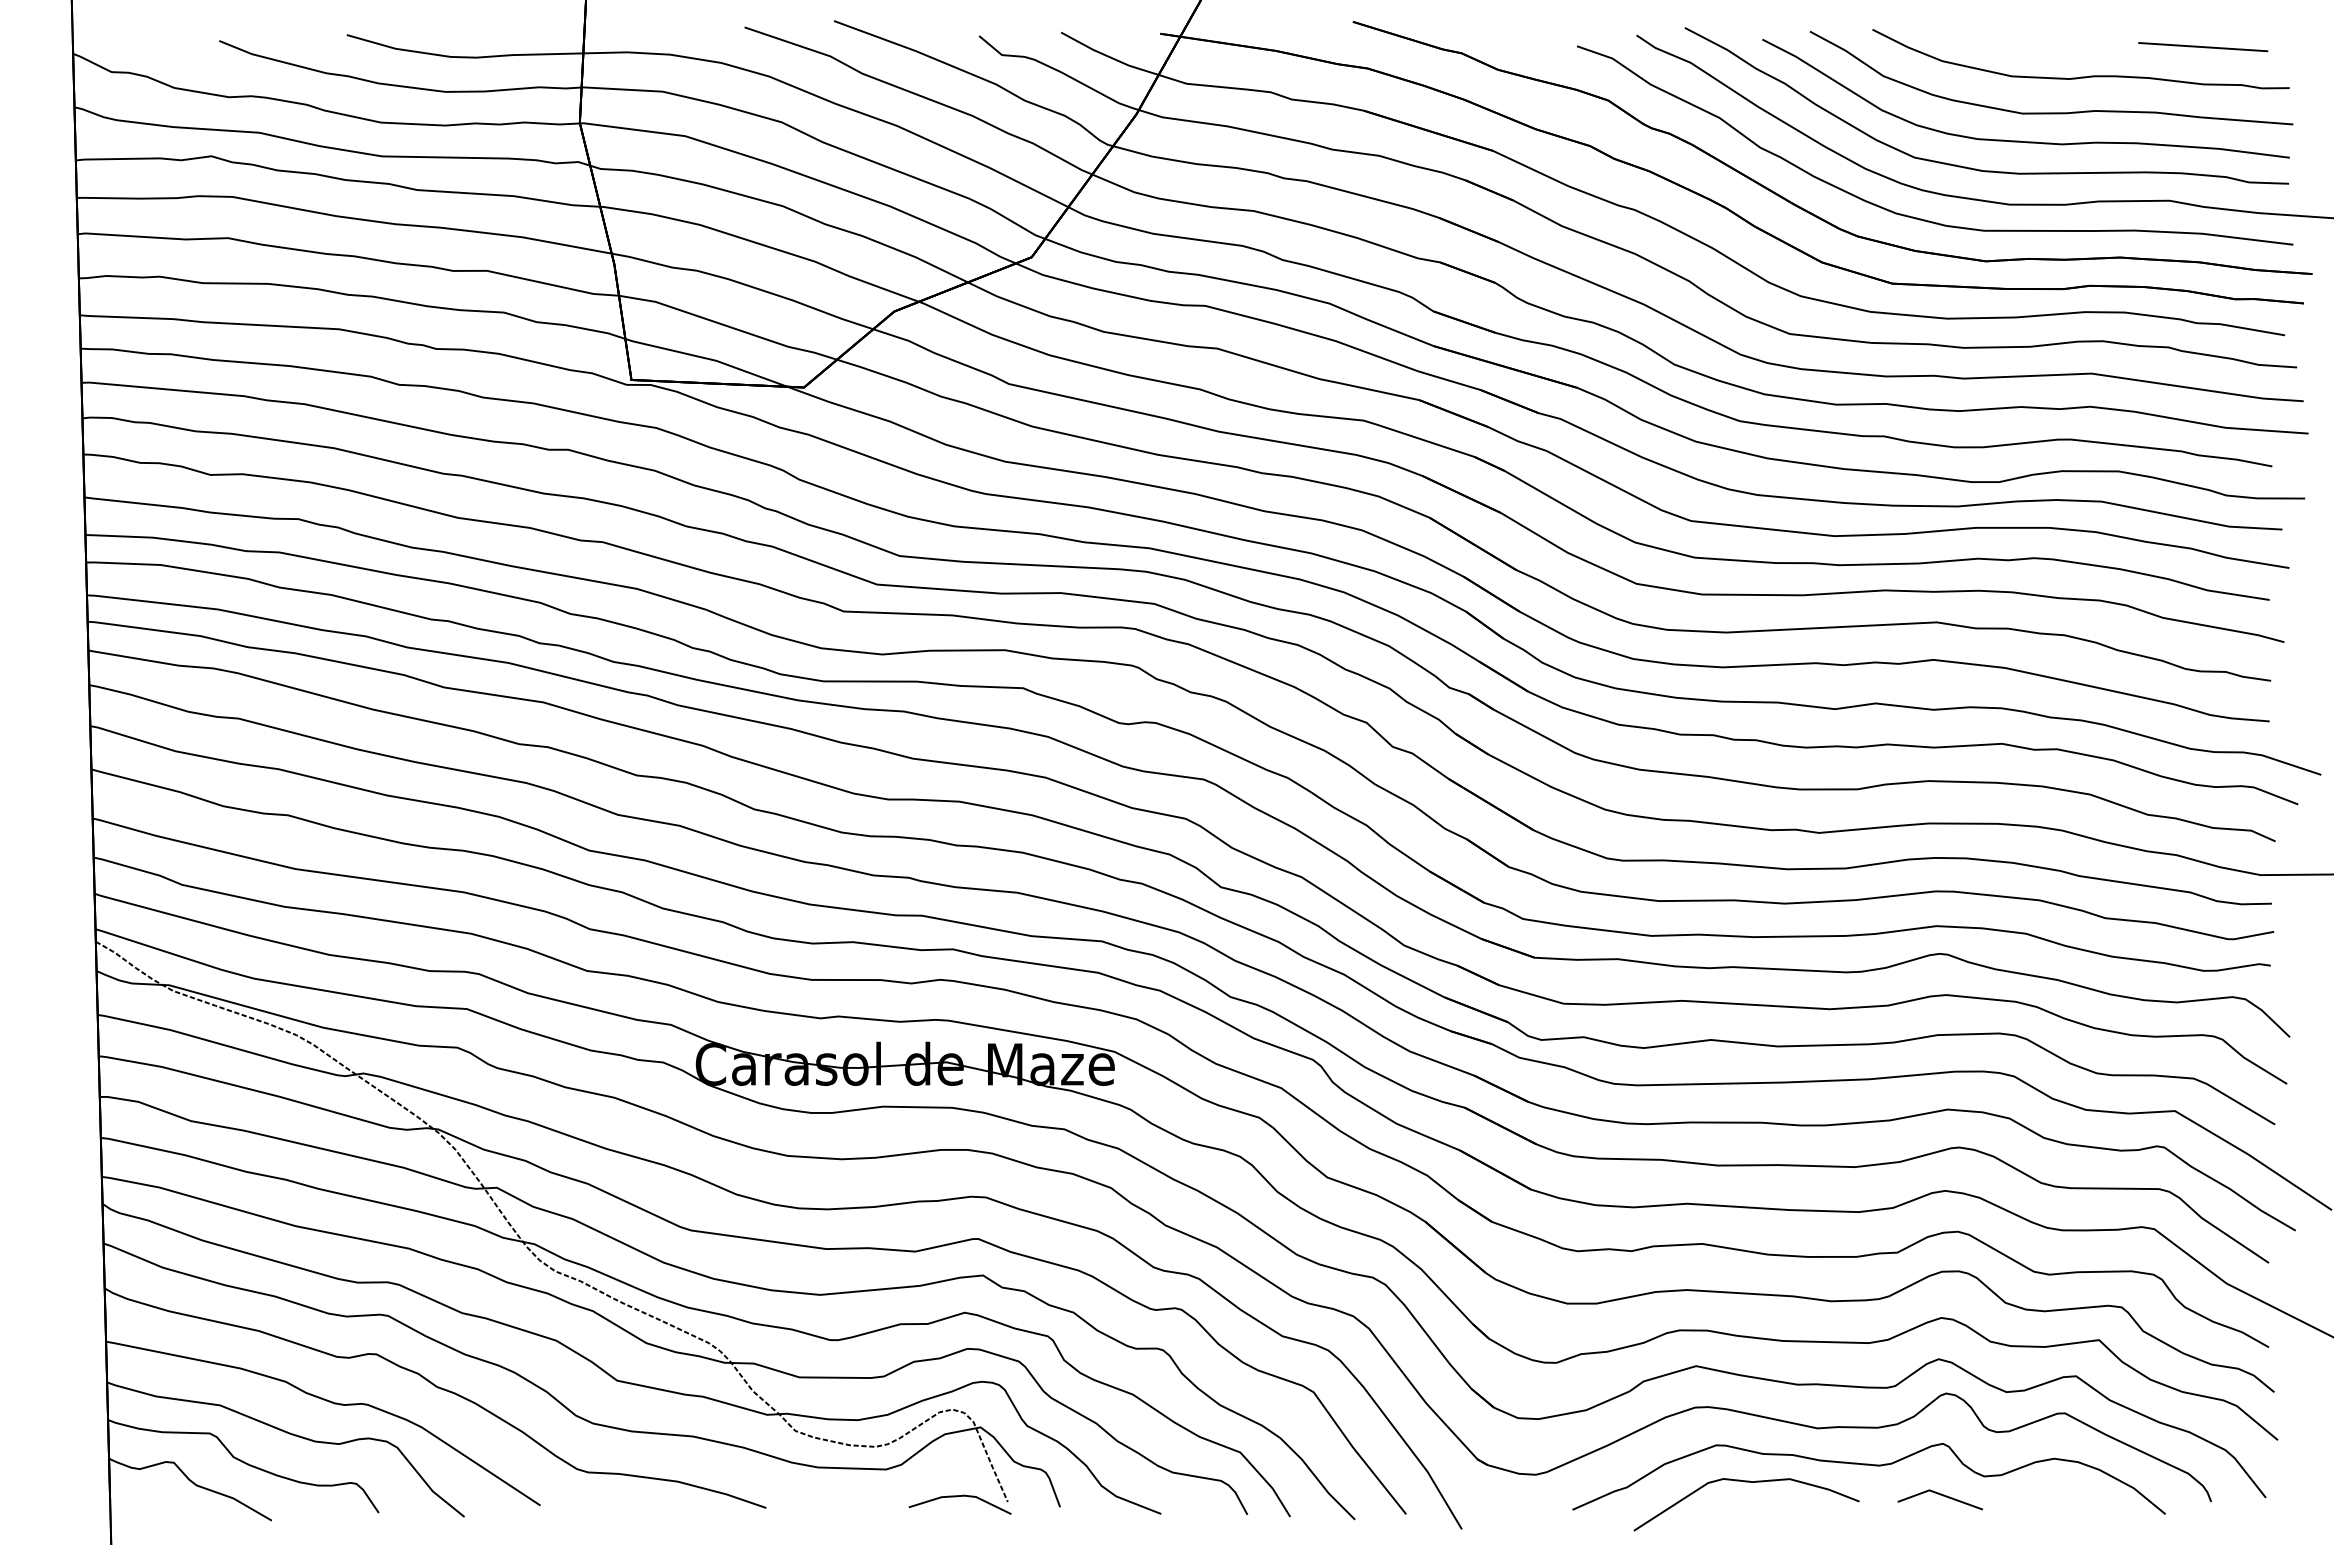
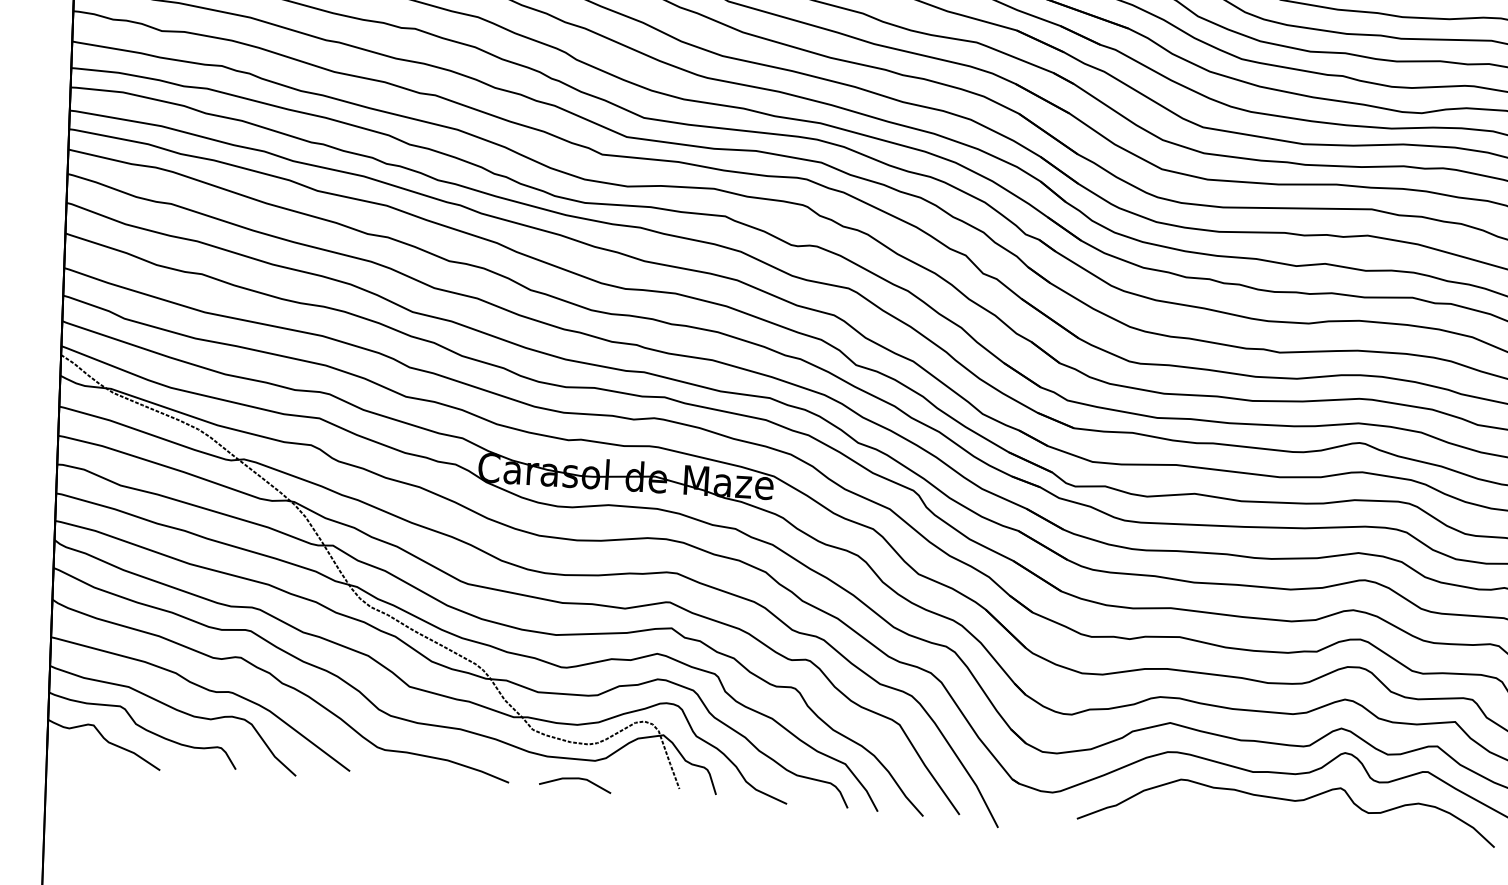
curve: (1746, 1482) -> (1200, 807), removed
line: (1940, 1495) -> (1336, 824), removed
line: (957, 1497) -> (573, 779), moved

